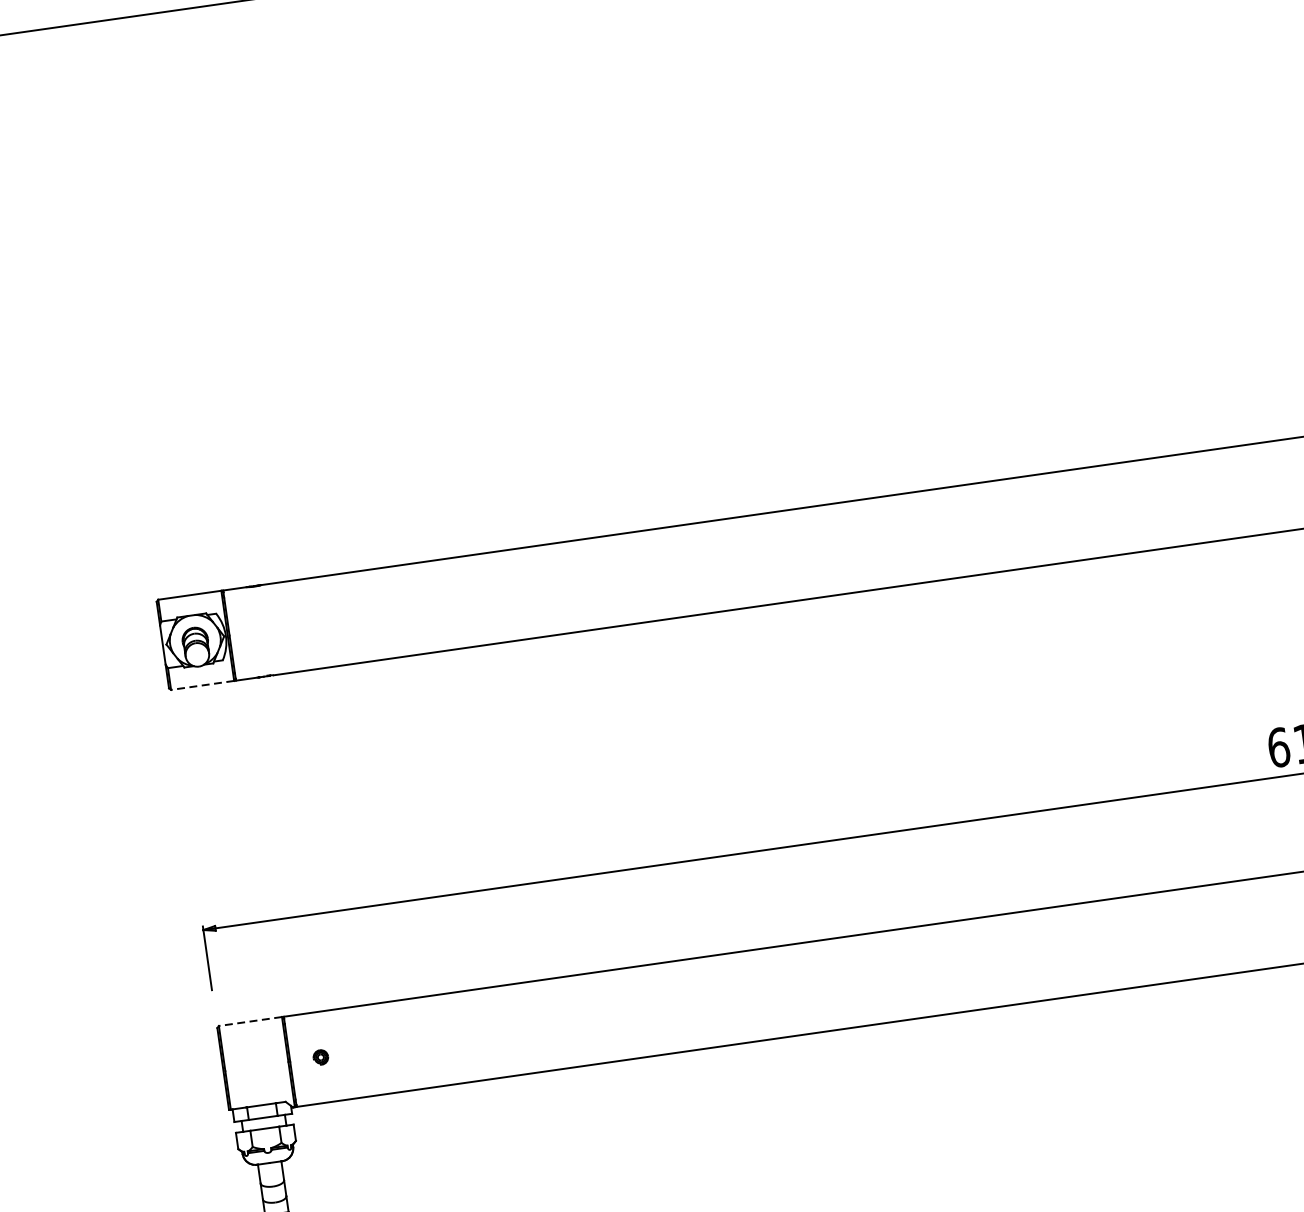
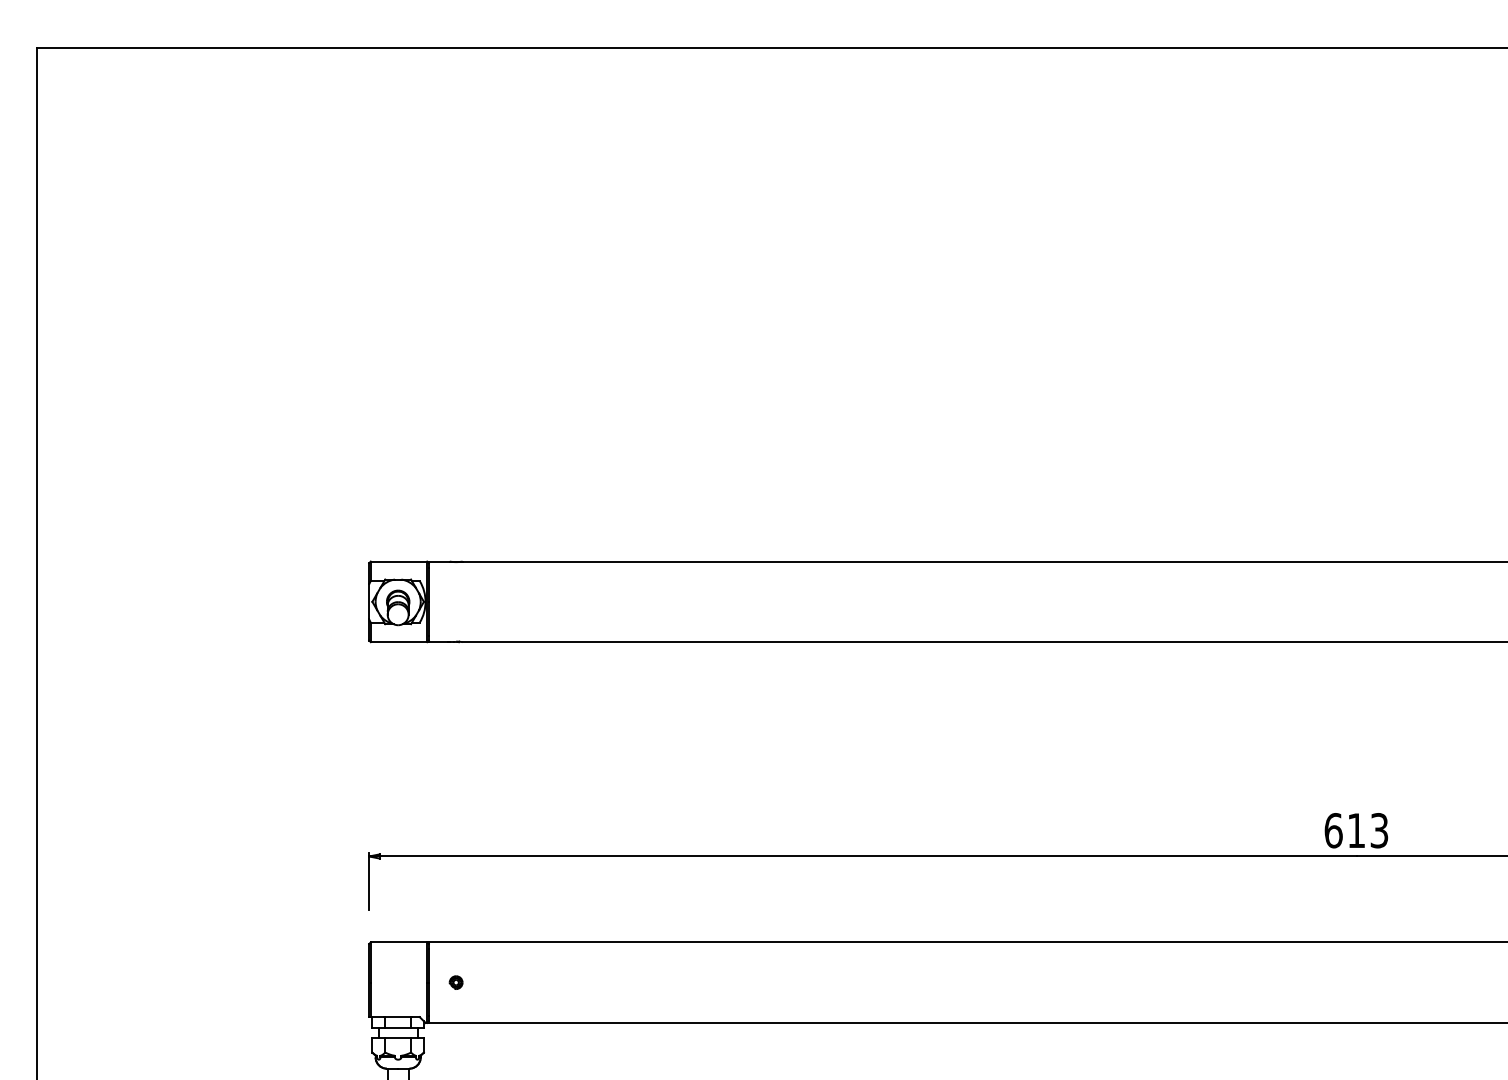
line: (202, 685) -> (398, 642), dashed -> solid
line: (249, 1021) -> (398, 942), dashed -> solid

